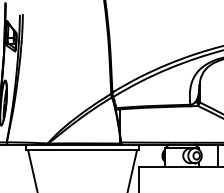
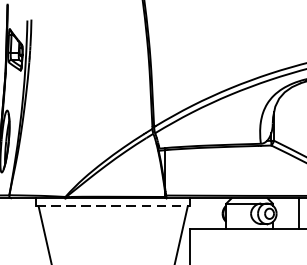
line: (83, 150) -> (114, 206), solid -> dashed

